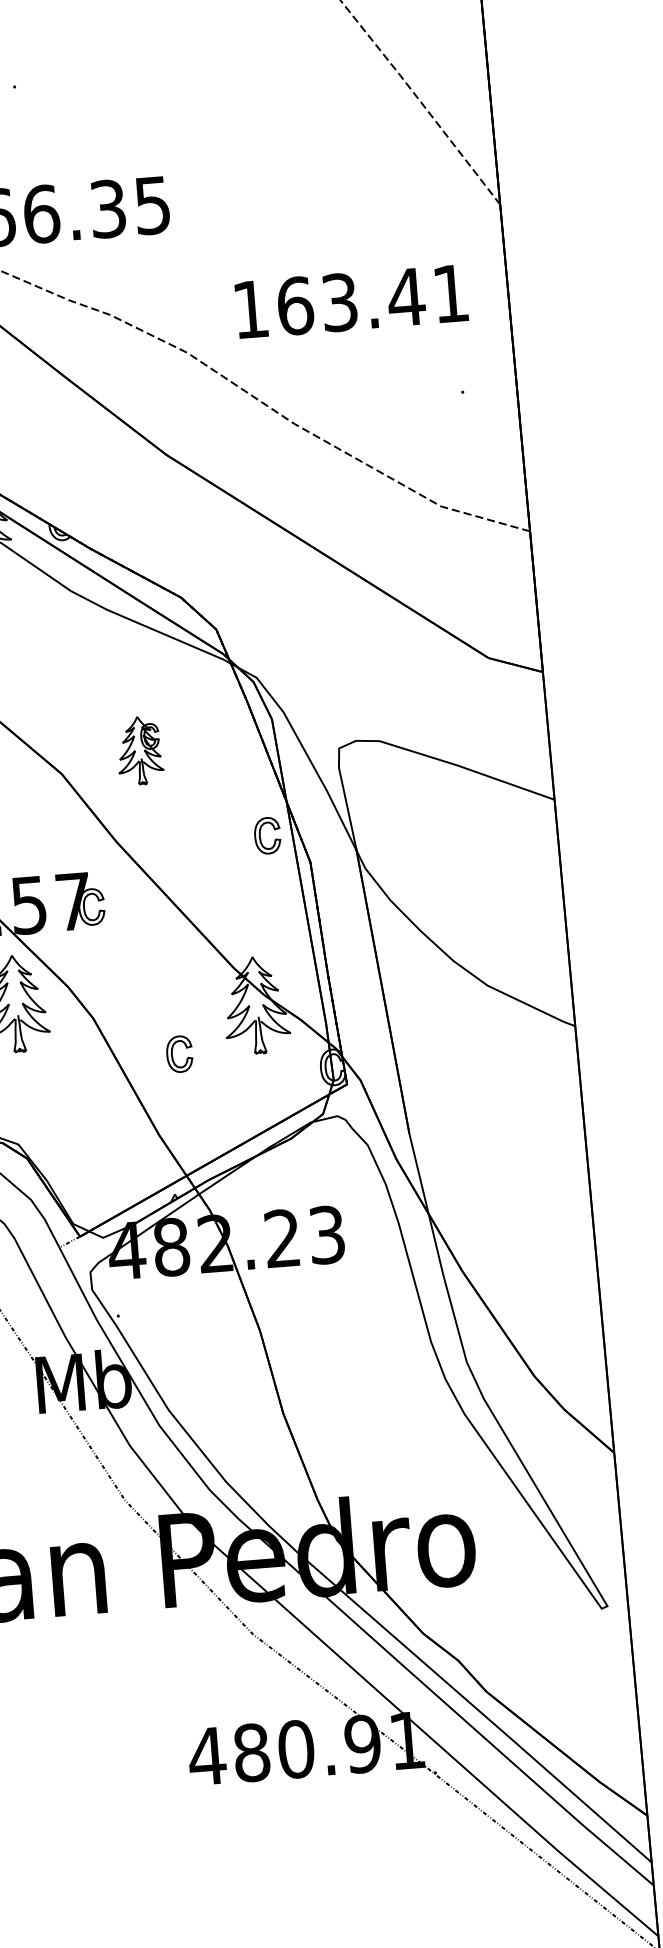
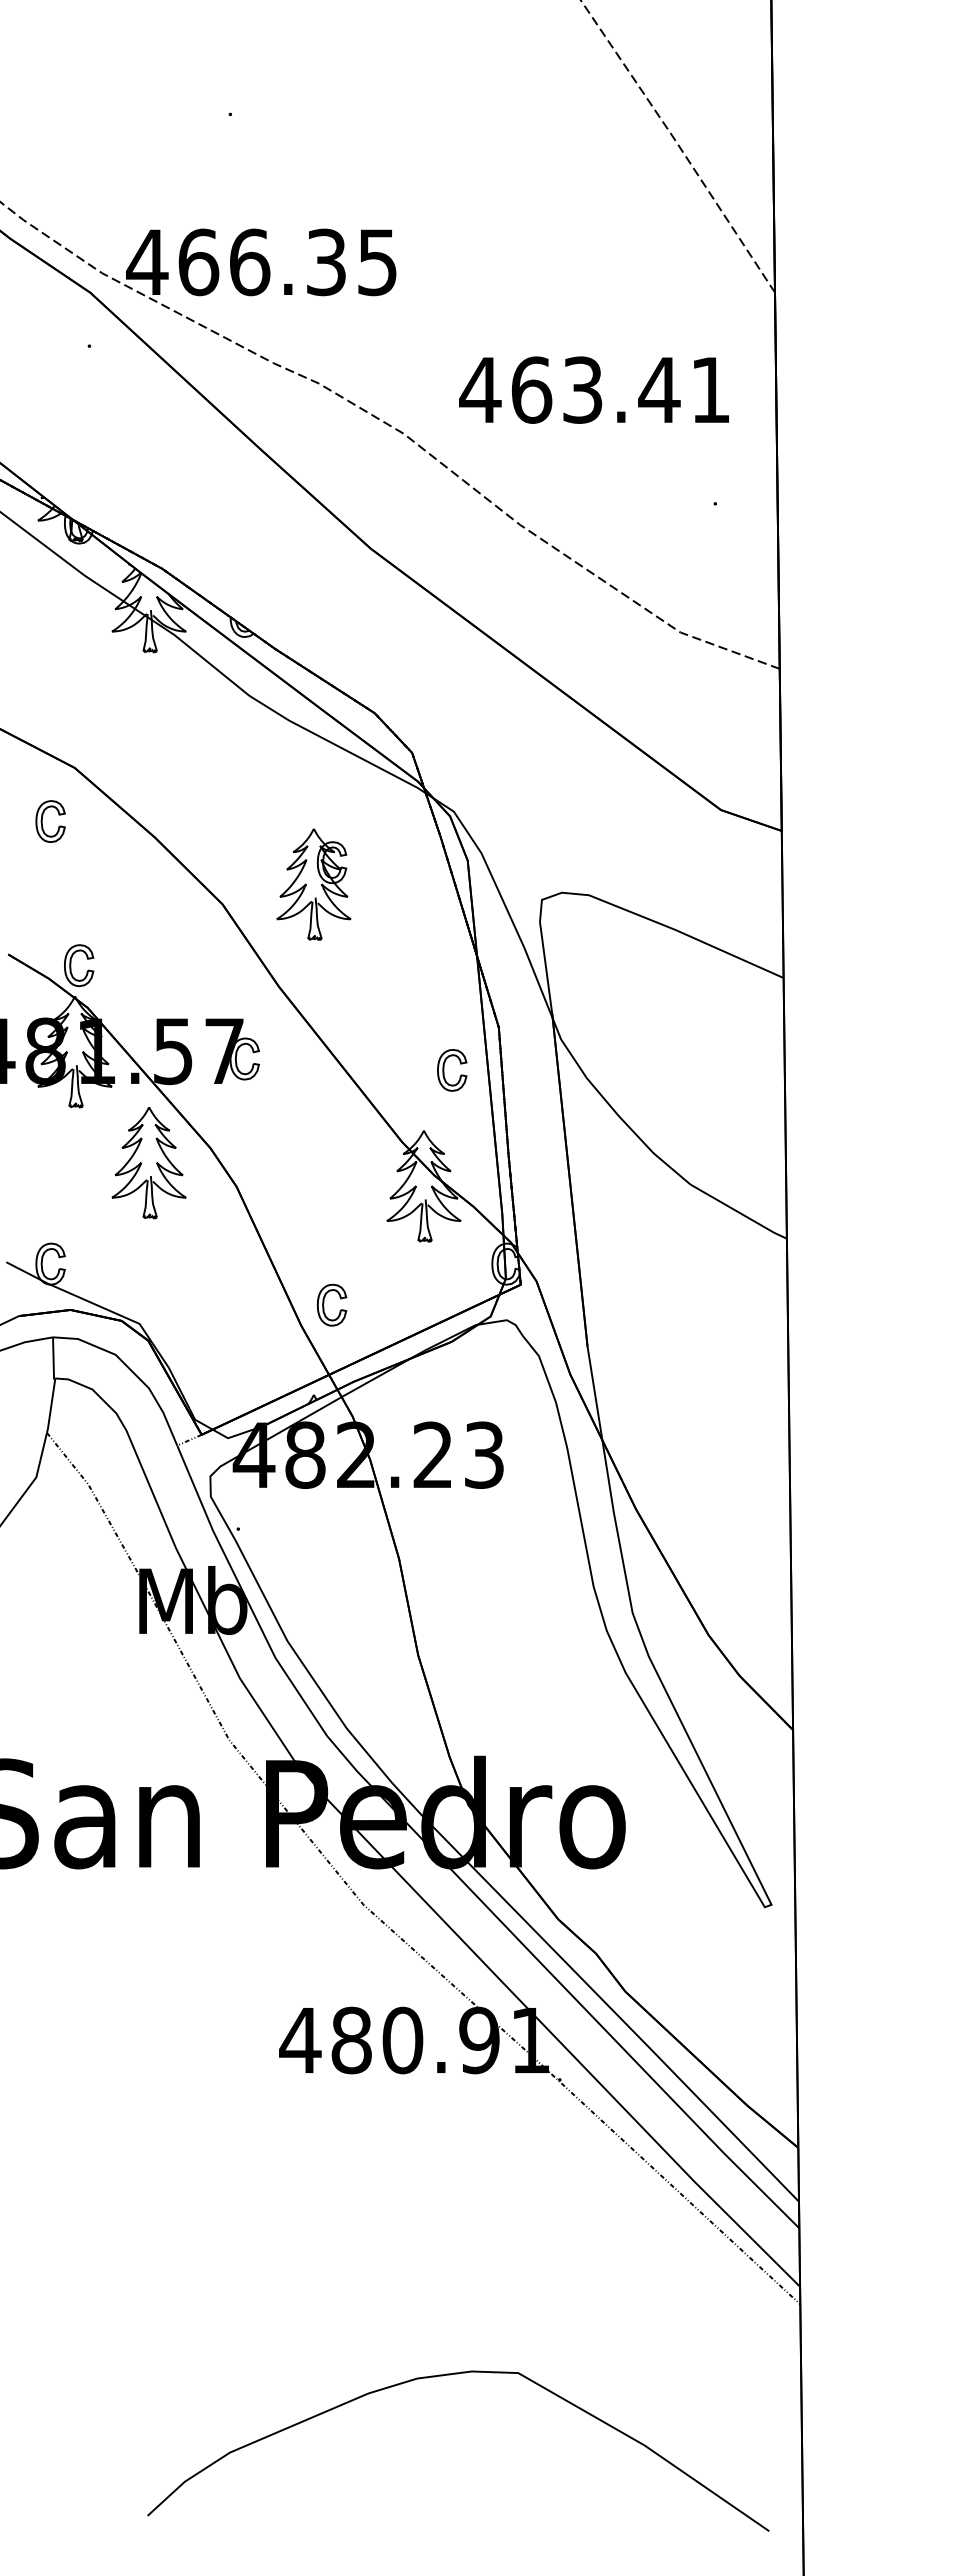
text: (250, 308) -> (480, 389), 163.41 -> 463.41
part: (139, 750) -> (313, 884), size x1.43
part: (260, 836) -> (444, 1070), moved
part: (172, 1053) -> (324, 1303), moved

